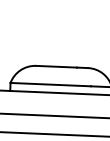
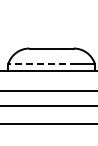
line: (50, 84) -> (42, 63), solid -> dashed

